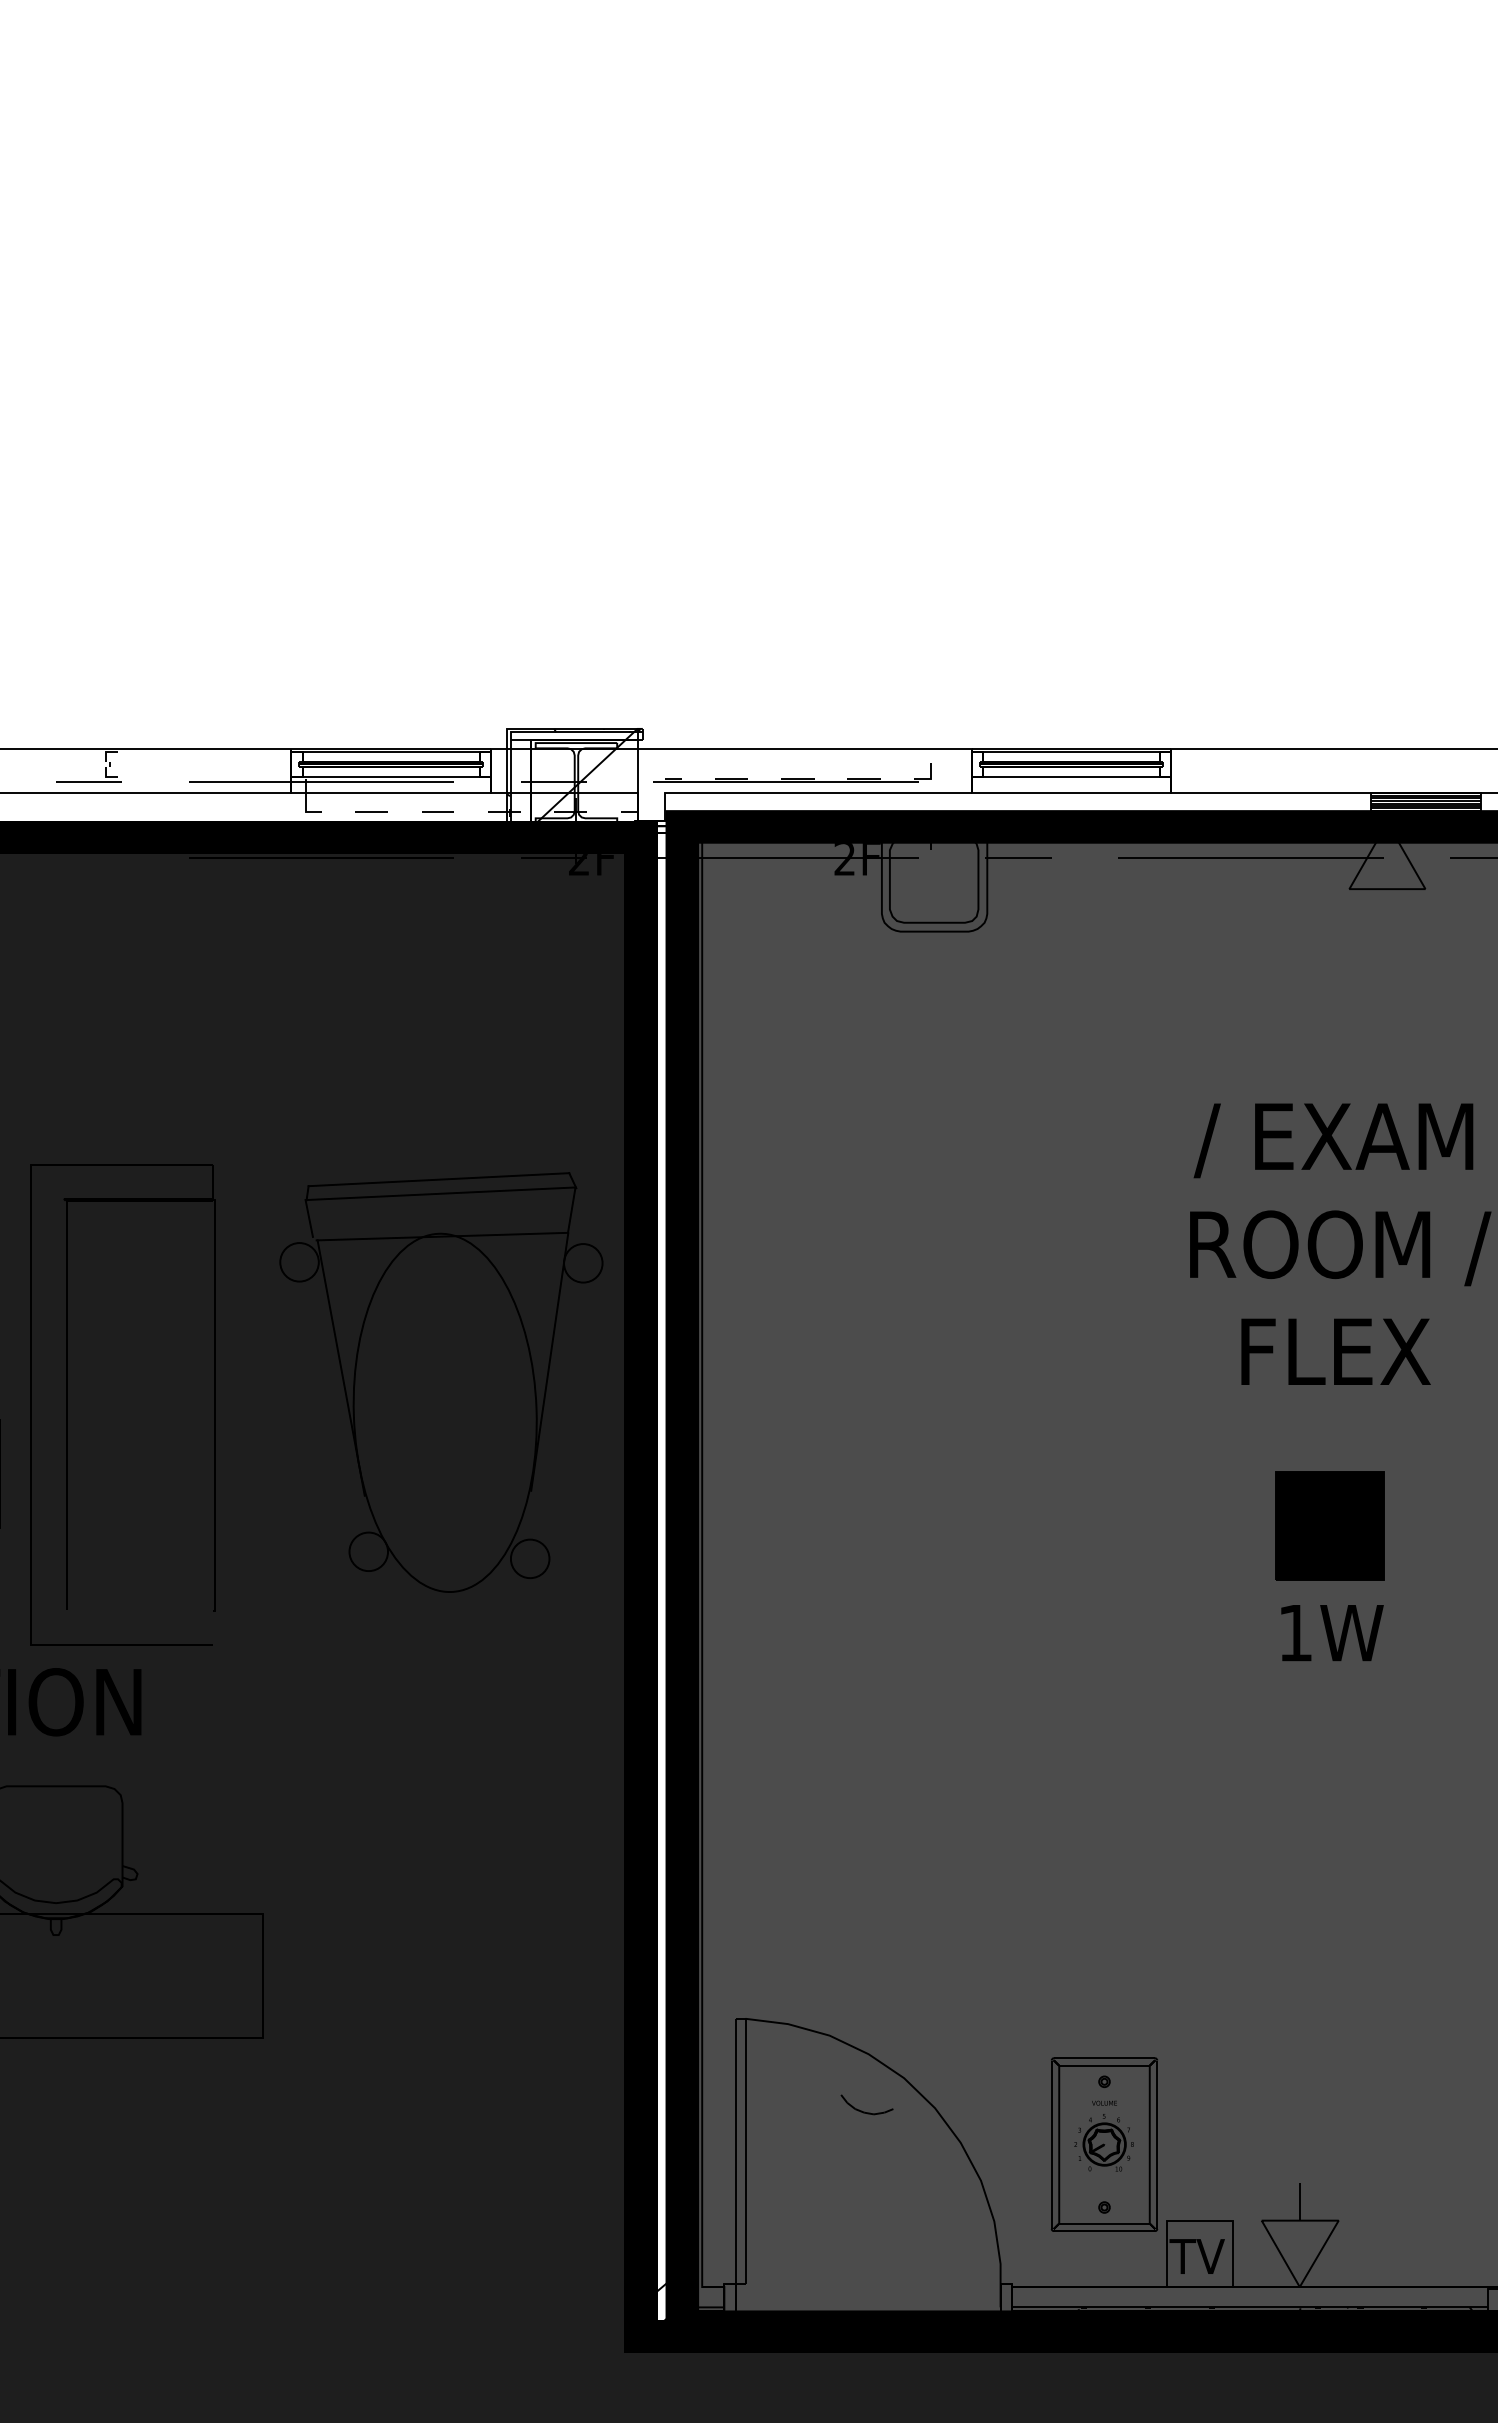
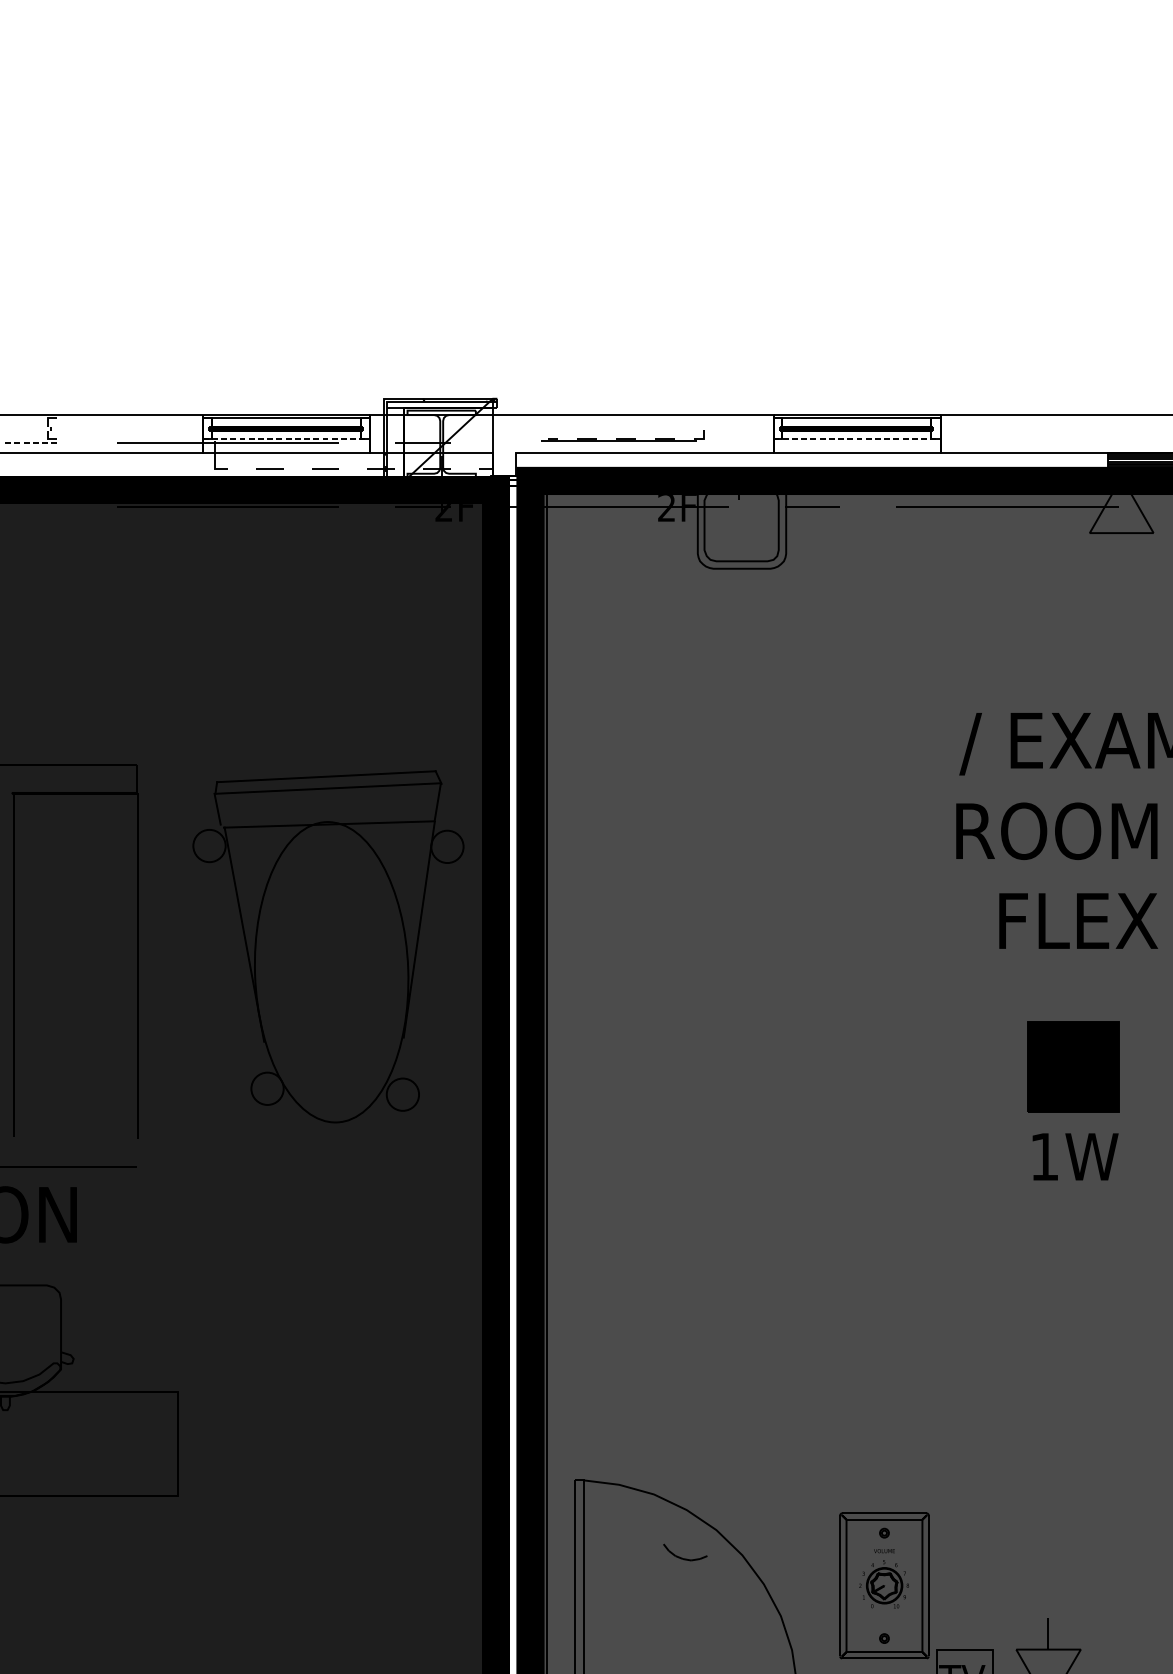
part: (792, 772) -> (622, 435), size x0.7
line: (390, 777) -> (285, 439), solid -> dashed
line: (1071, 777) -> (856, 439), solid -> dashed
line: (89, 782) -> (33, 443), solid -> dashed

